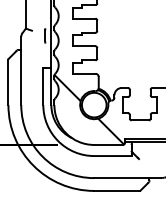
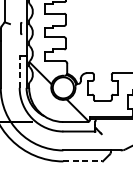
line: (43, 86) -> (19, 71), solid -> dashed
line: (116, 190) -> (82, 161), solid -> dashed

